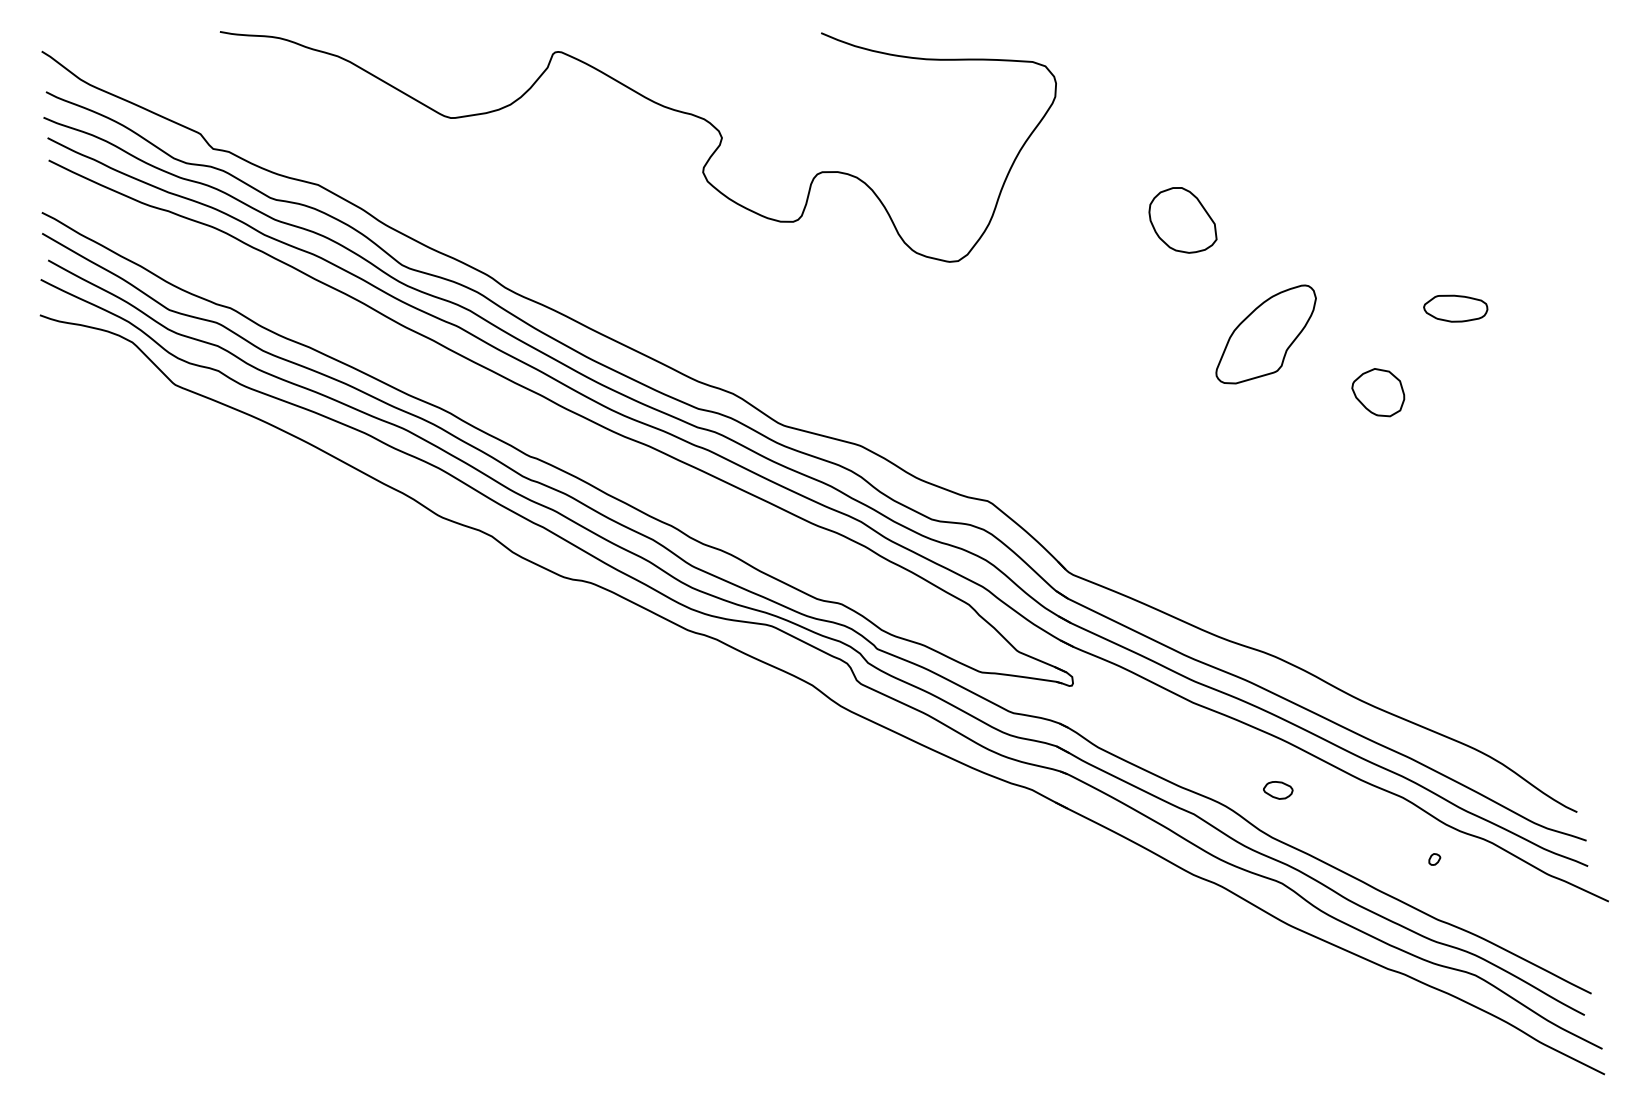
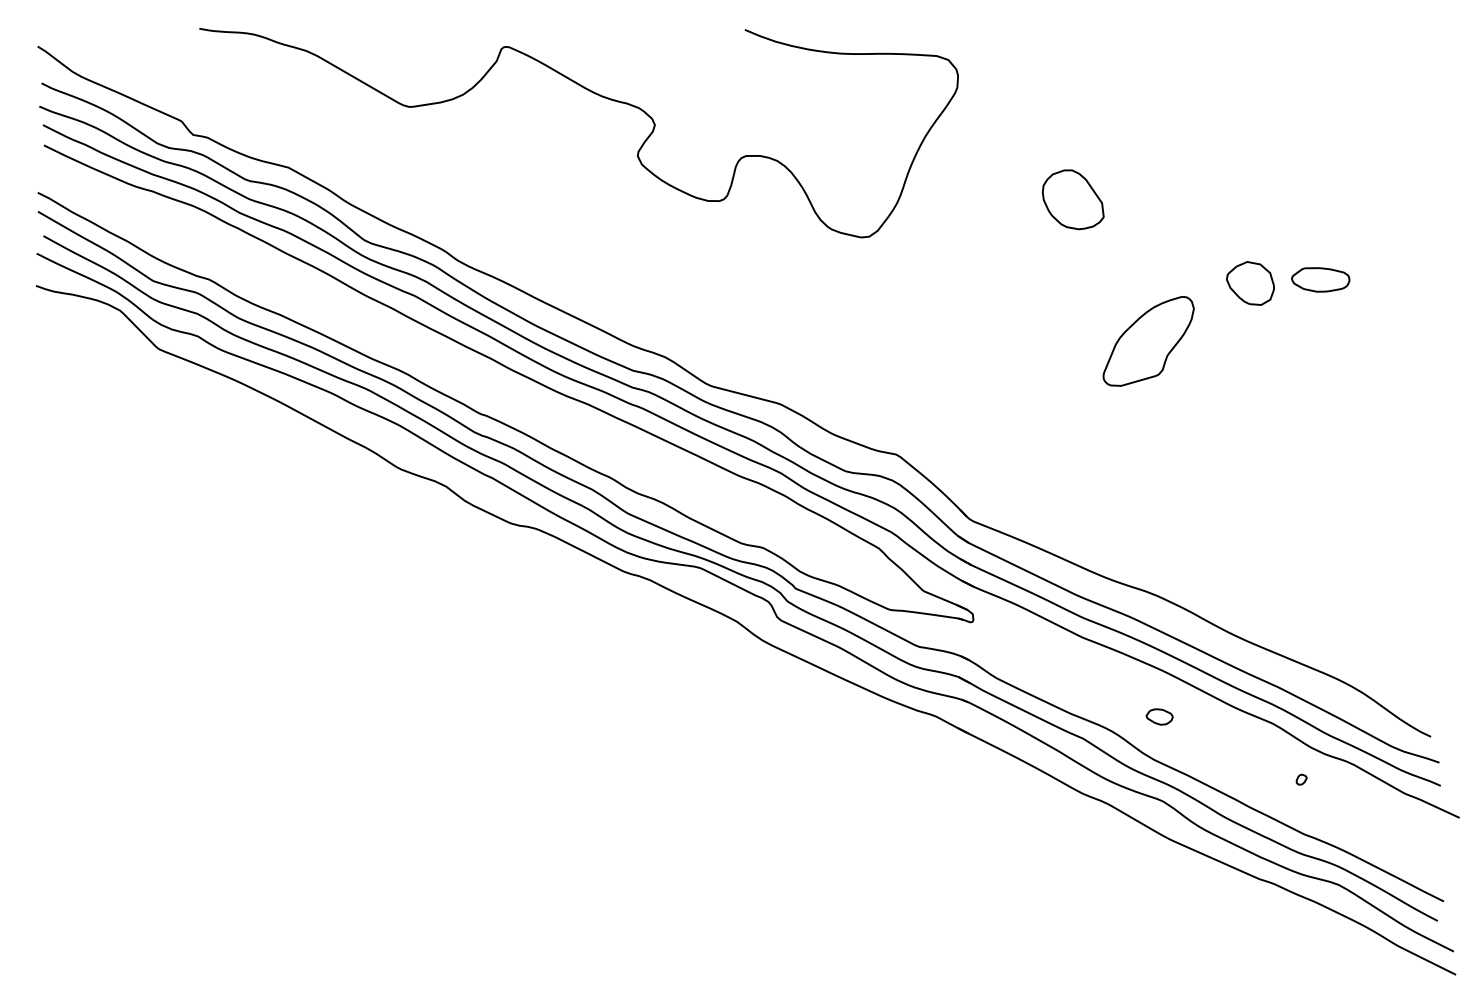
part: (1265, 334) -> (1148, 341), moved
part: (1378, 392) -> (1250, 283), moved

